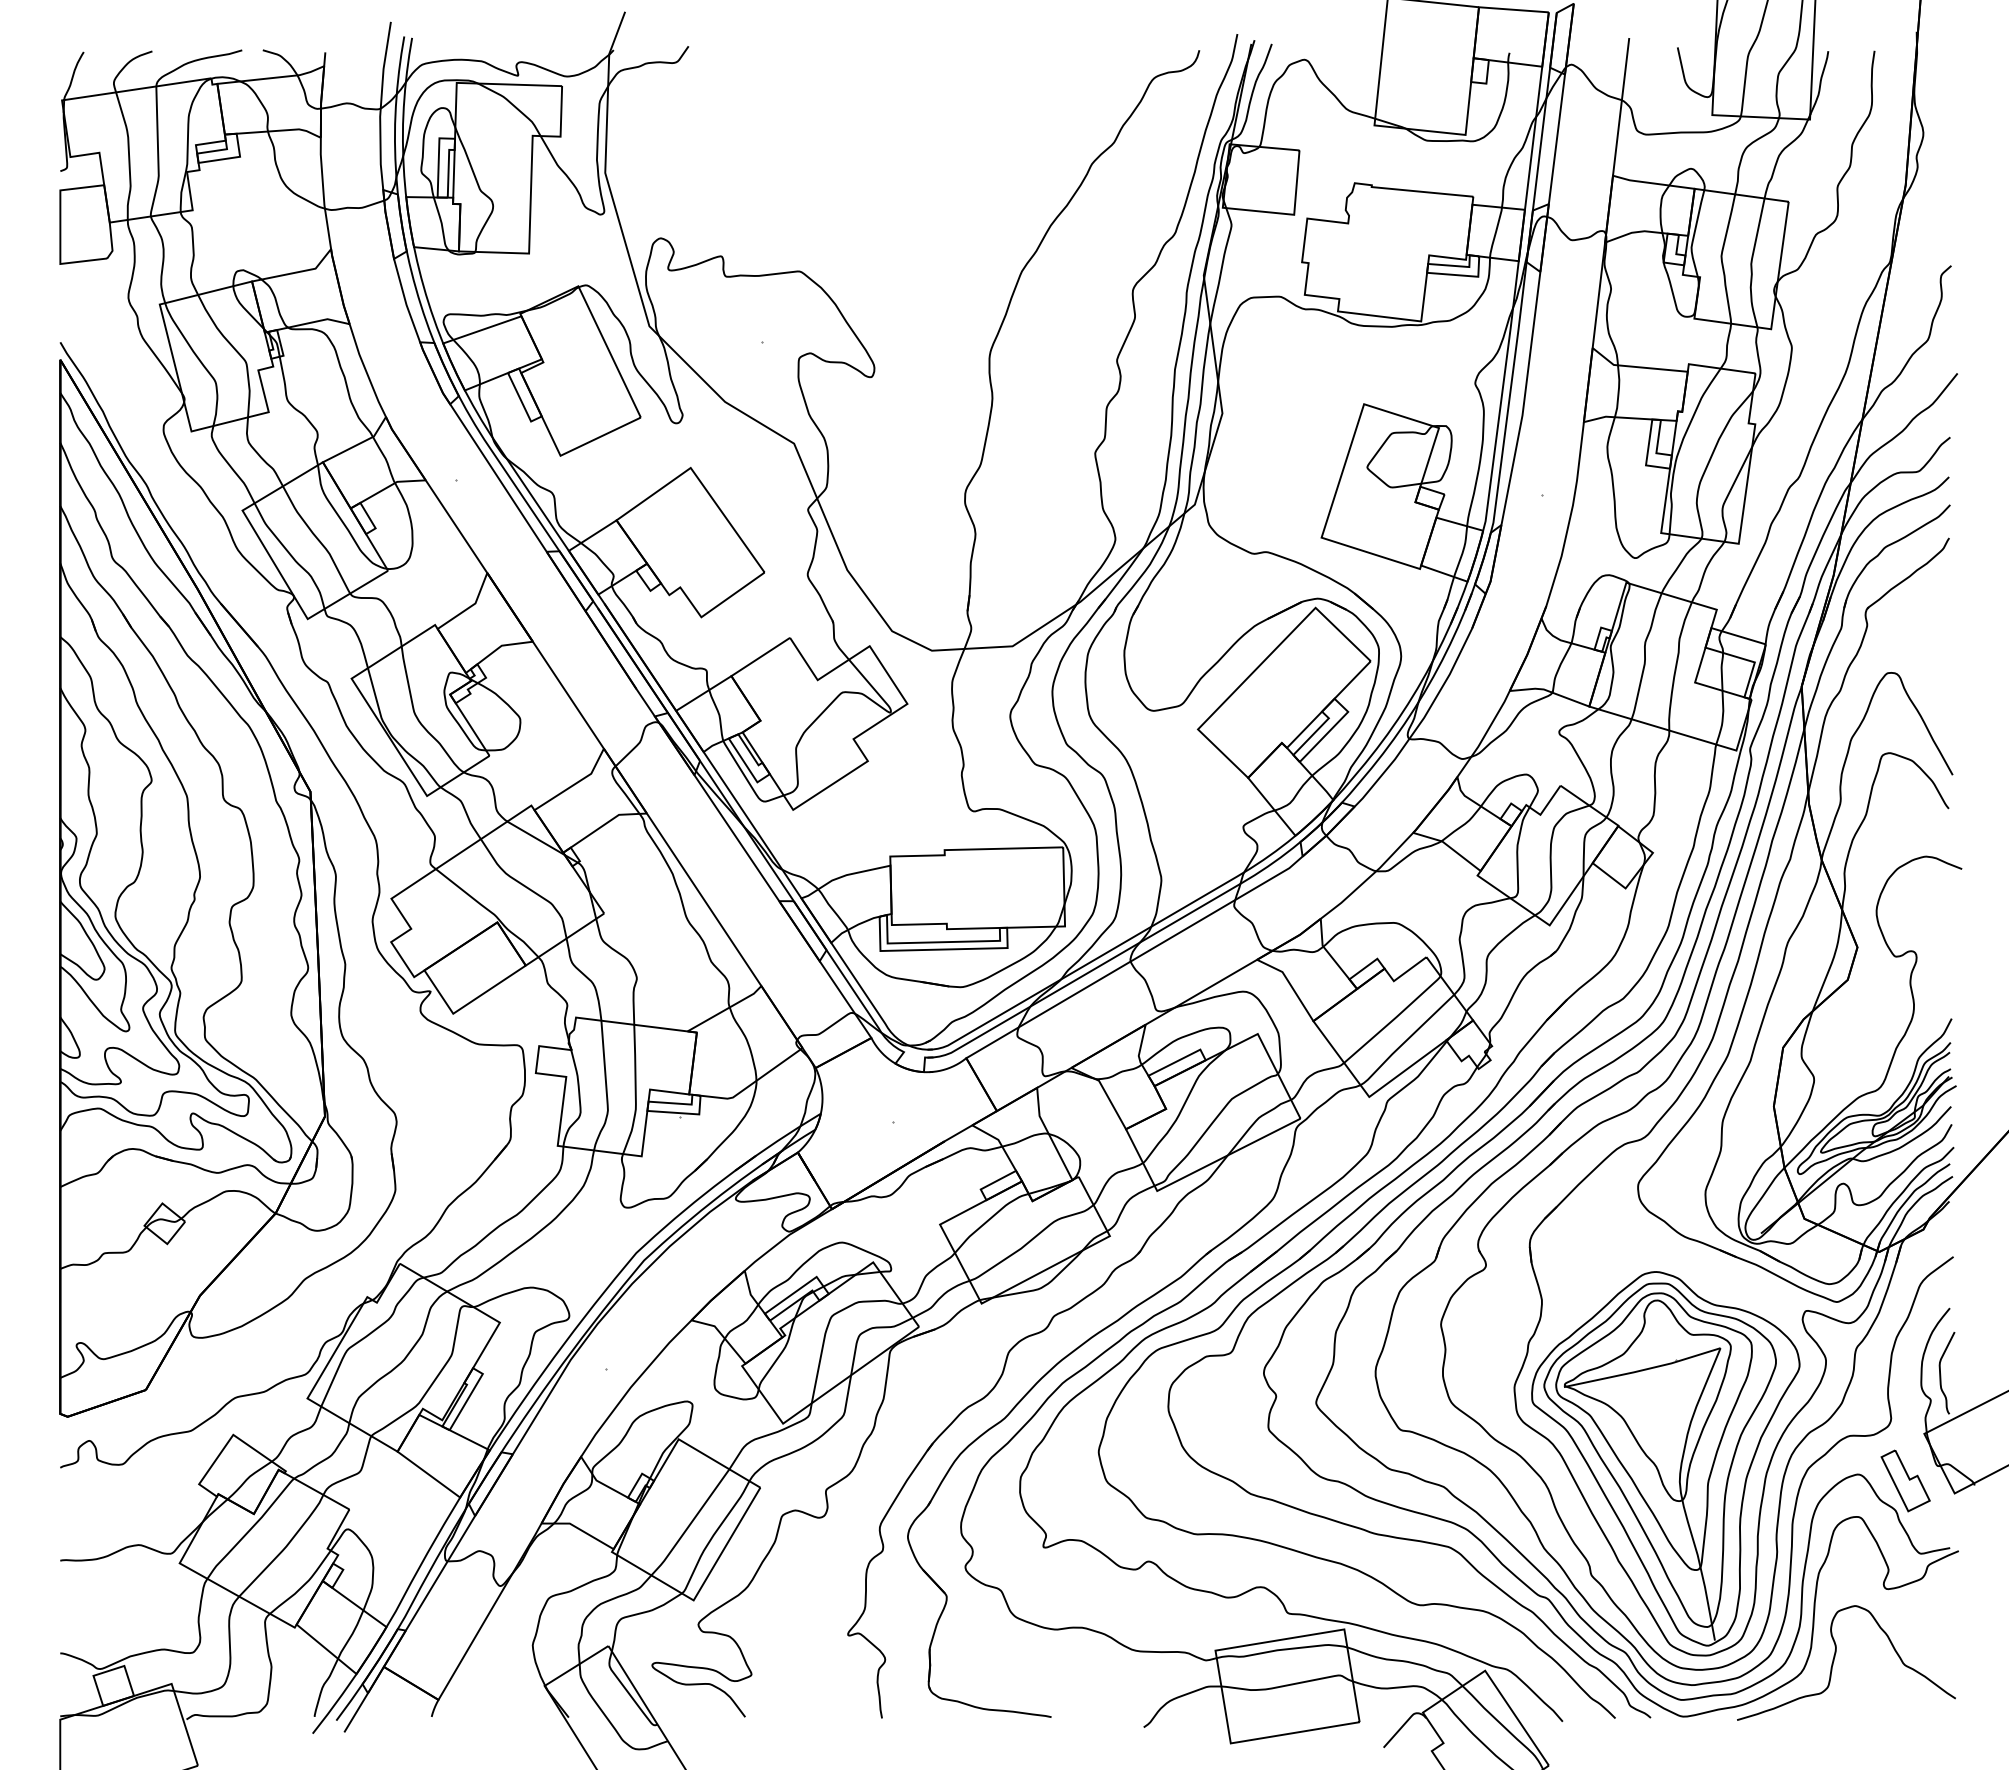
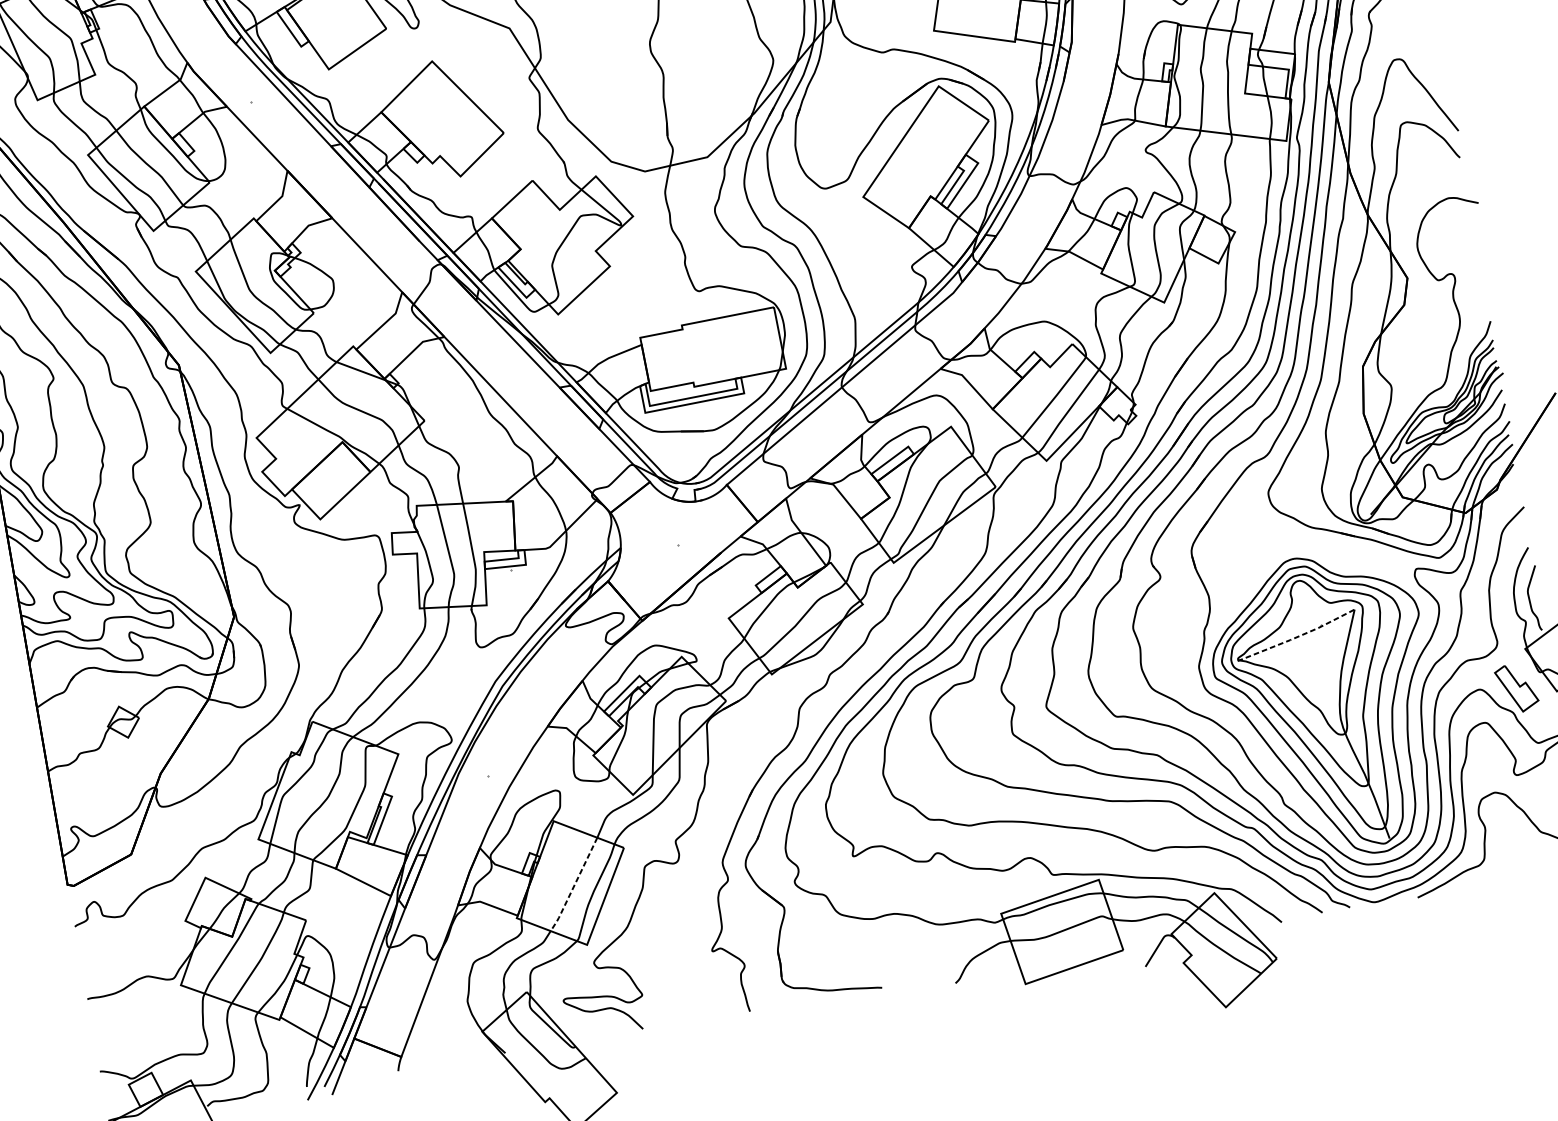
line: (1643, 1370) -> (1297, 637), solid -> dashed
line: (690, 1524) -> (574, 886), solid -> dashed

